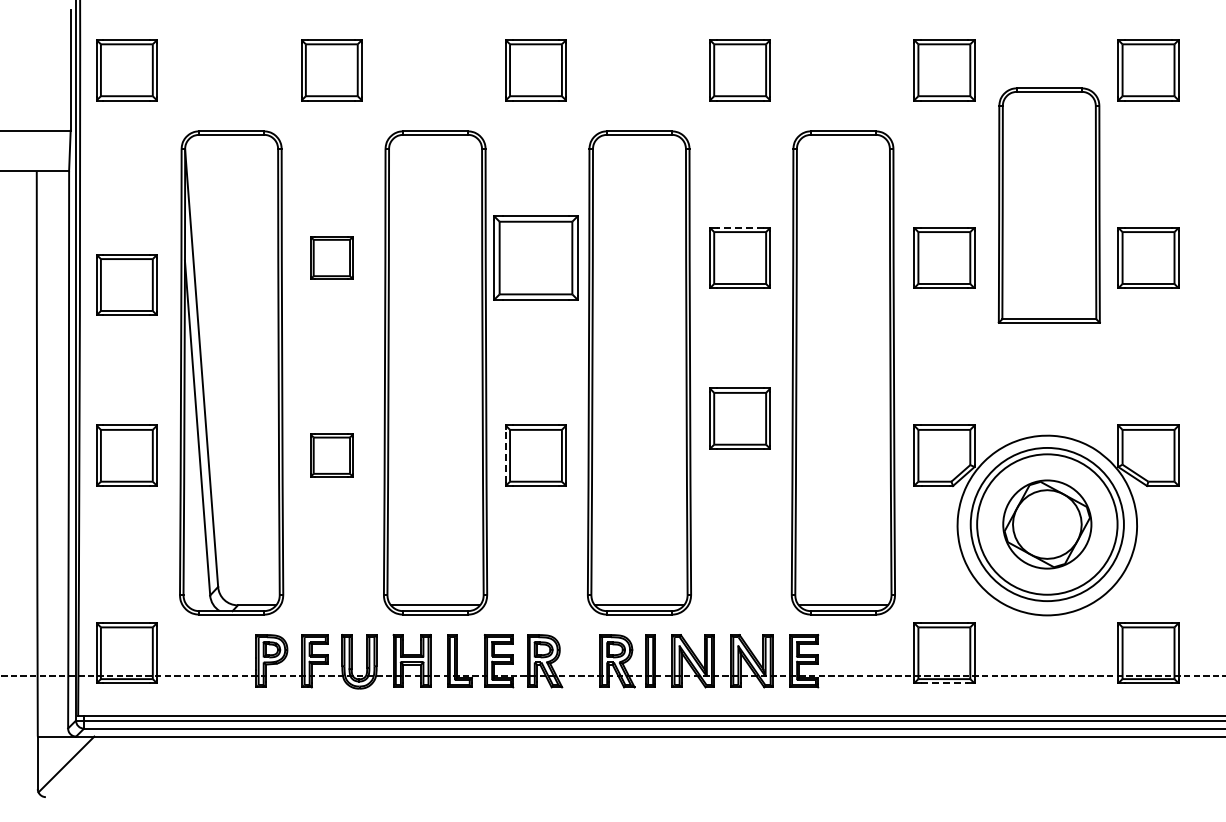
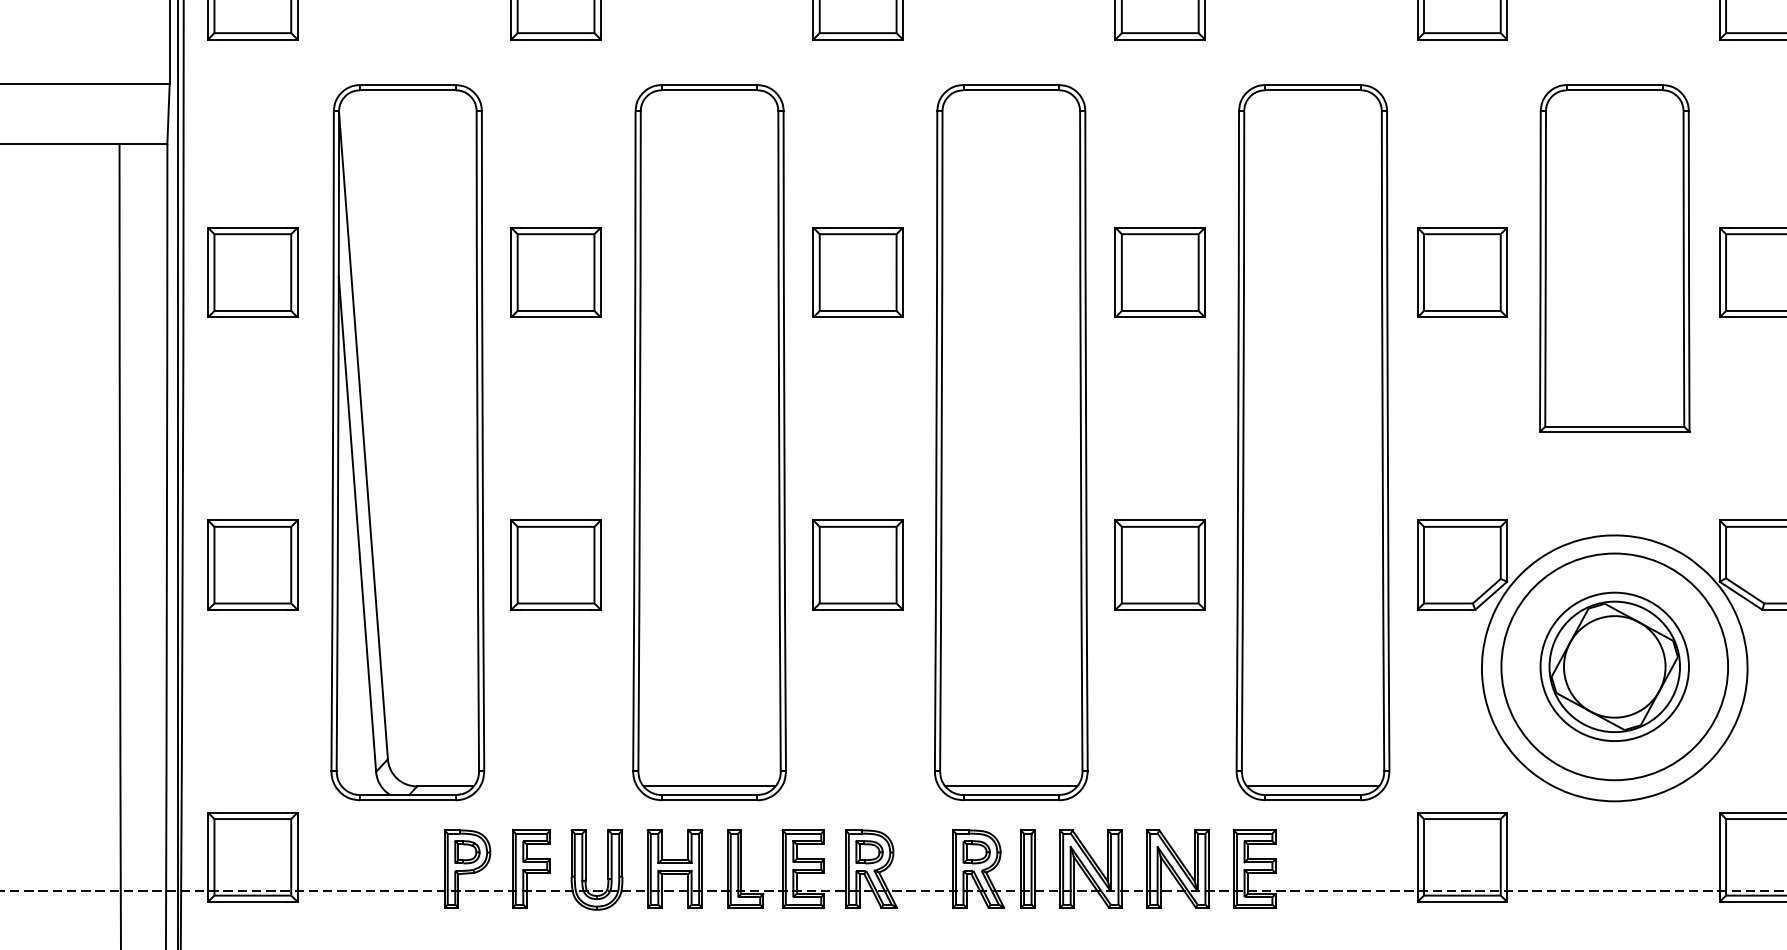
part: (1048, 205) -> (1613, 258), moved
line: (739, 227) -> (1159, 227), dashed -> solid
part: (331, 257) -> (555, 271), size x1.43
part: (535, 257) -> (857, 271), size x0.71
part: (126, 284) -> (252, 271), moved
part: (739, 418) -> (1159, 564), moved
part: (331, 455) -> (555, 564), size x1.43
line: (505, 455) -> (813, 564), dashed -> solid
circle: (1047, 524) -> (1614, 666), size x0.71
line: (944, 683) -> (1462, 902), dashed -> solid

